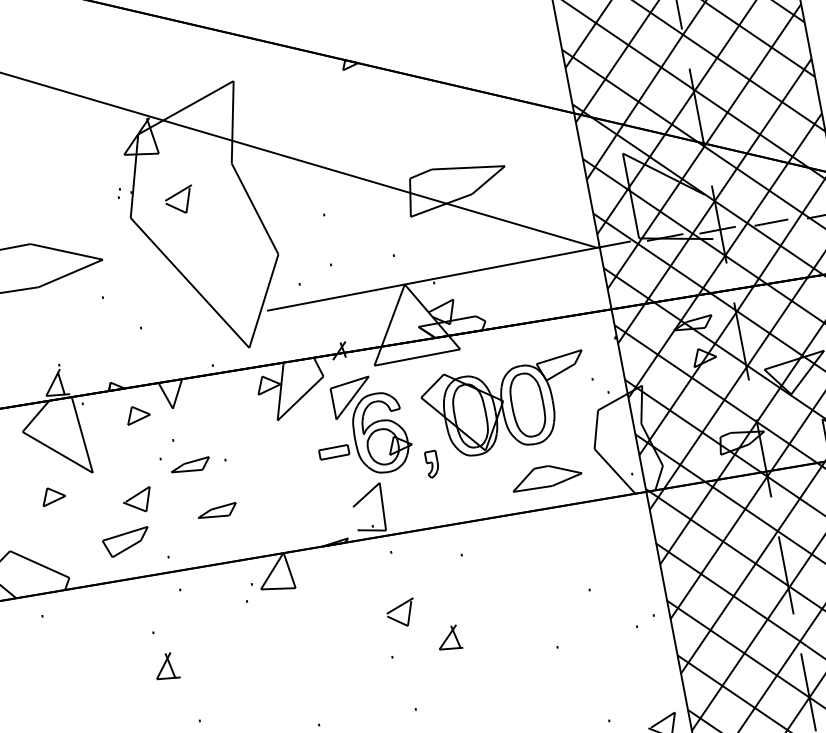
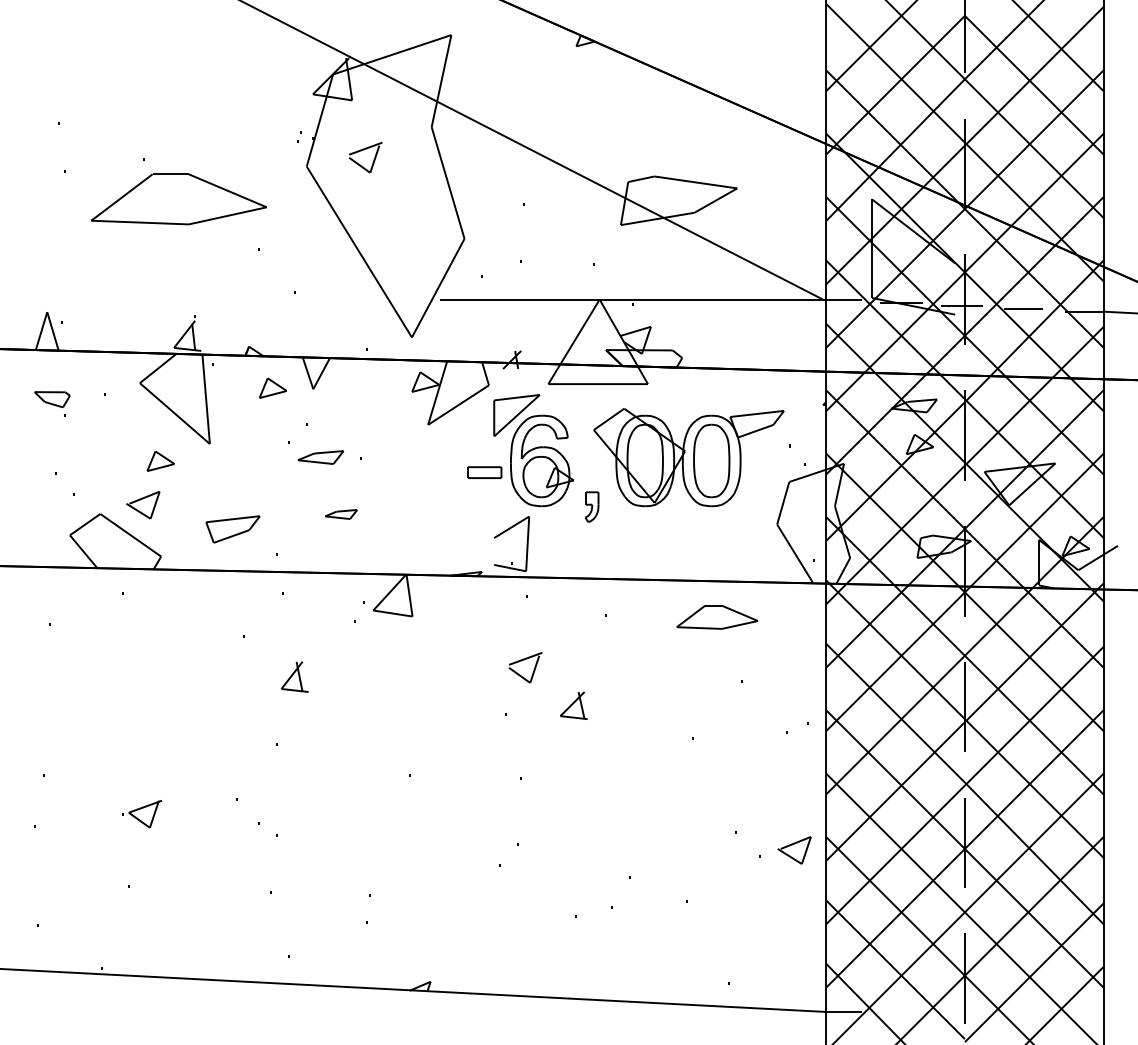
part: (546, 476) -> (717, 617), moved
part: (138, 501) -> (143, 505), moved
part: (217, 511) -> (341, 514), size x0.7
part: (166, 666) -> (294, 676), moved

